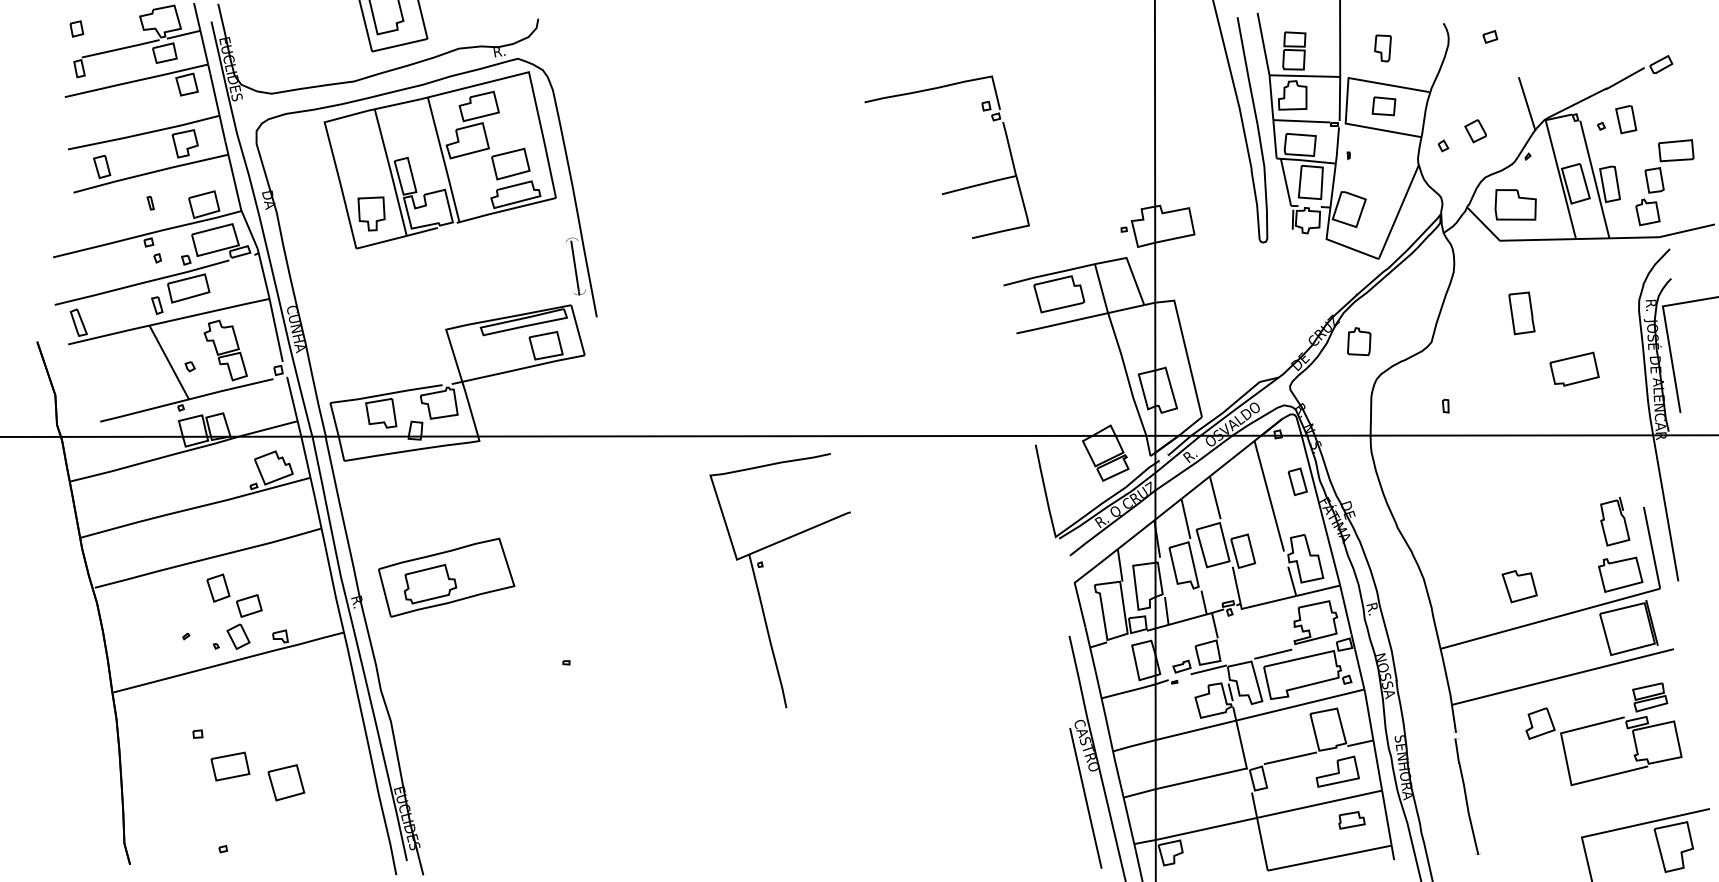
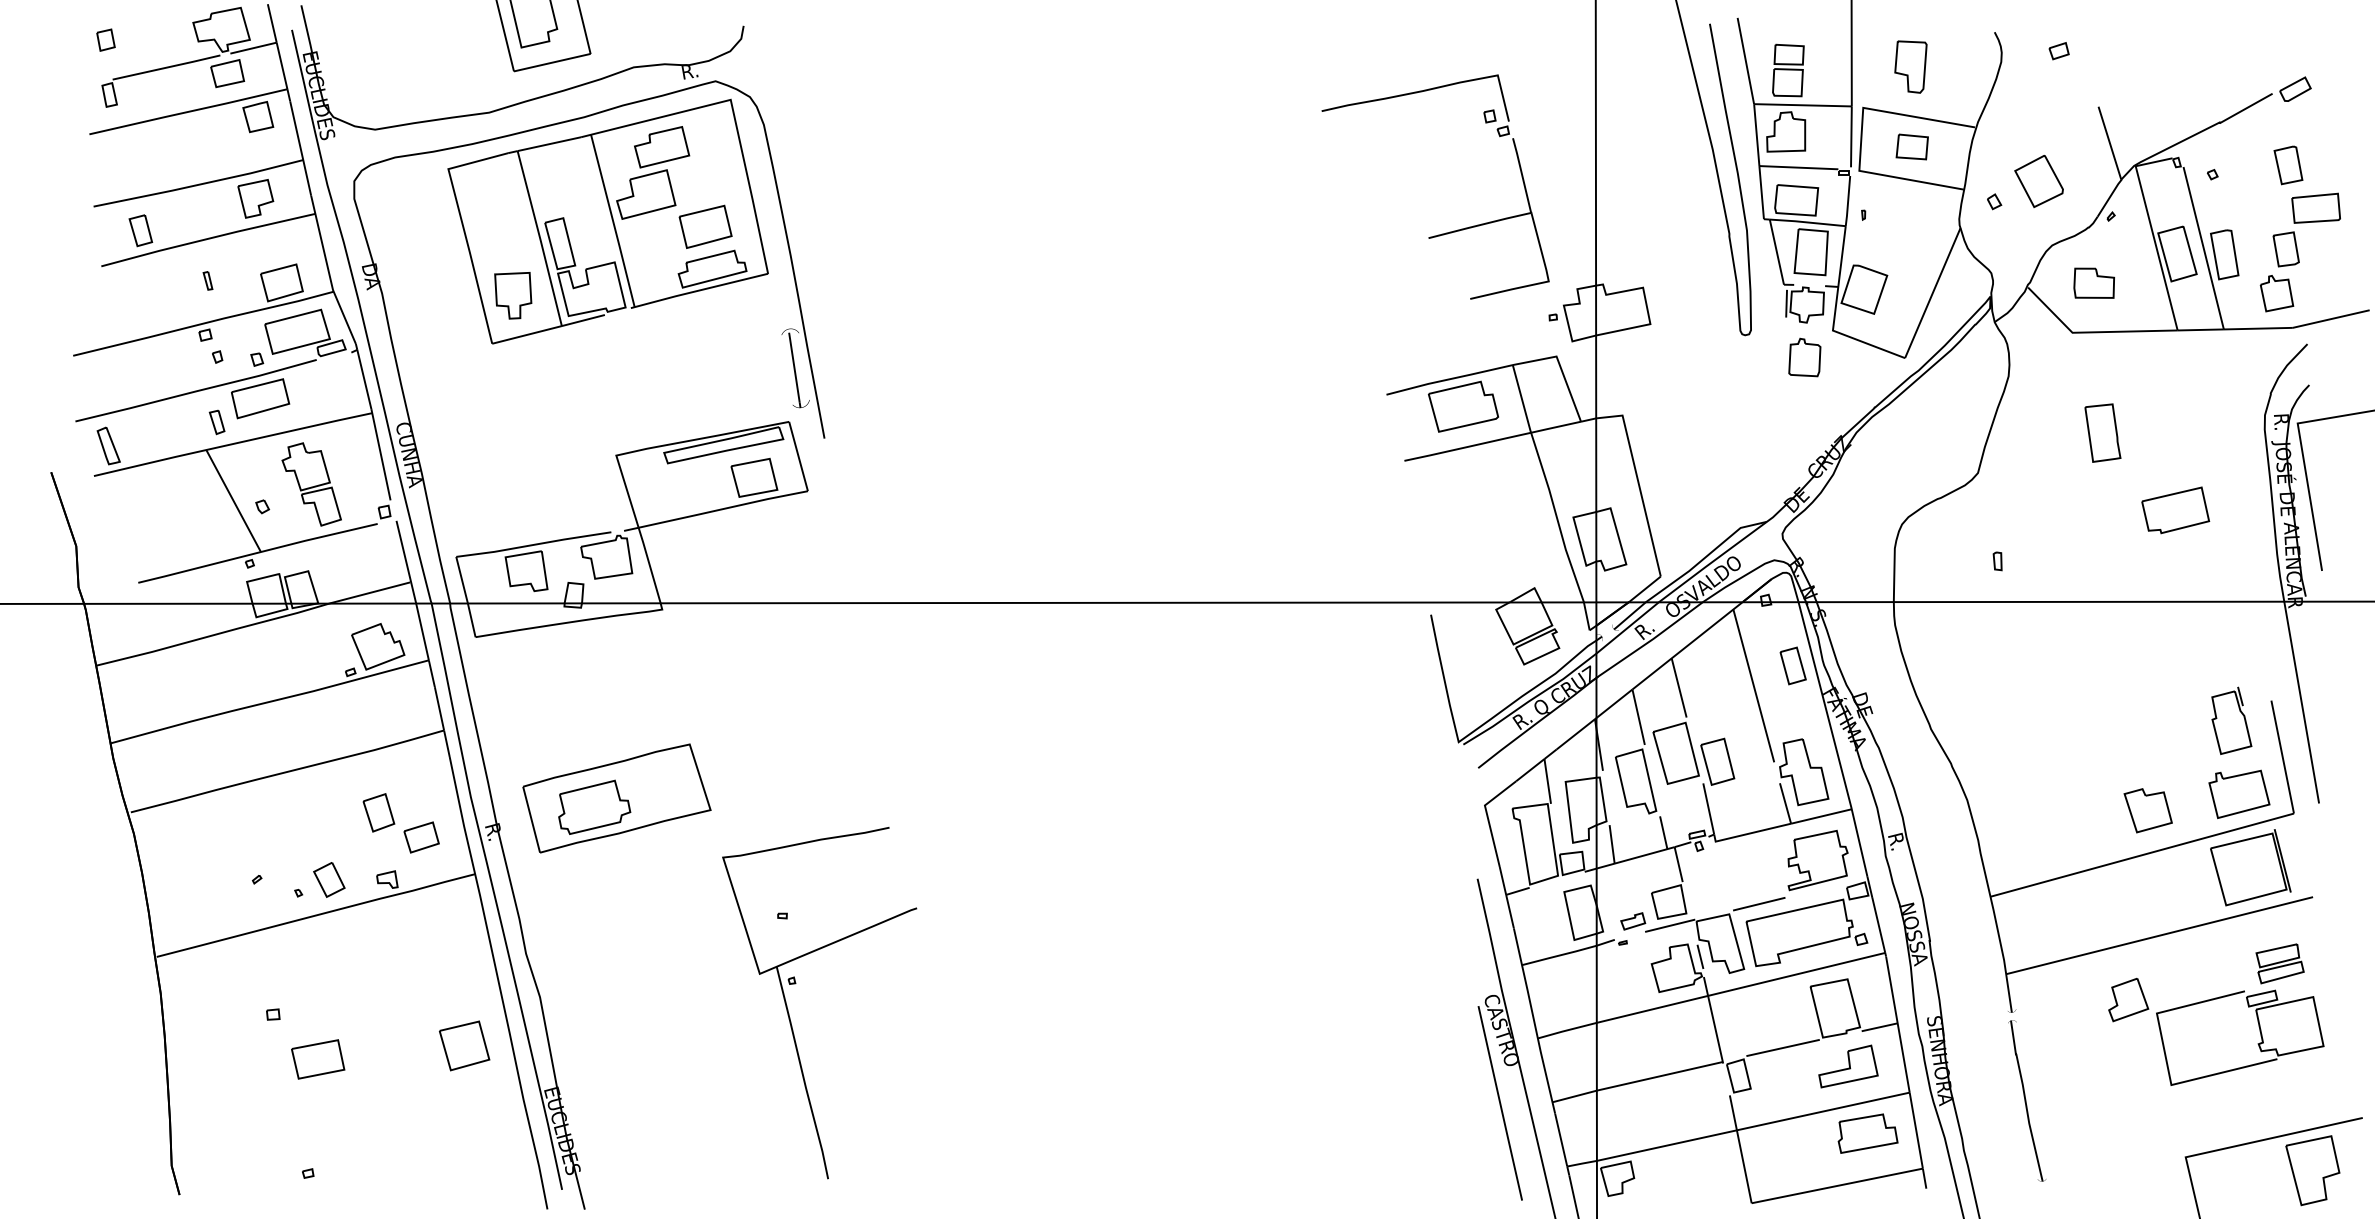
part: (1382, 48) -> (1910, 67), size x1.43
part: (1626, 119) -> (2288, 165), moved
part: (1475, 130) -> (2038, 180), size x1.67
part: (955, 189) -> (1447, 231), moved
part: (1515, 204) -> (2094, 282), size x0.71
part: (1359, 341) -> (1805, 357), moved
part: (763, 567) -> (796, 984), moved
part: (1519, 586) -> (2147, 810), moved
part: (234, 595) -> (401, 823), moved
part: (286, 782) -> (464, 1045), moved
part: (1351, 820) -> (1867, 1133), size x1.67

